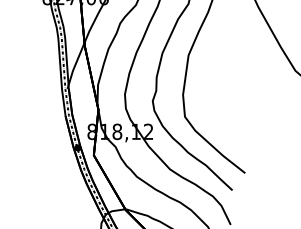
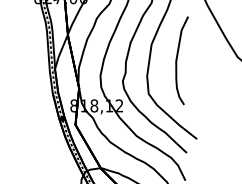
curve: (220, 75) -> (177, 60), added

